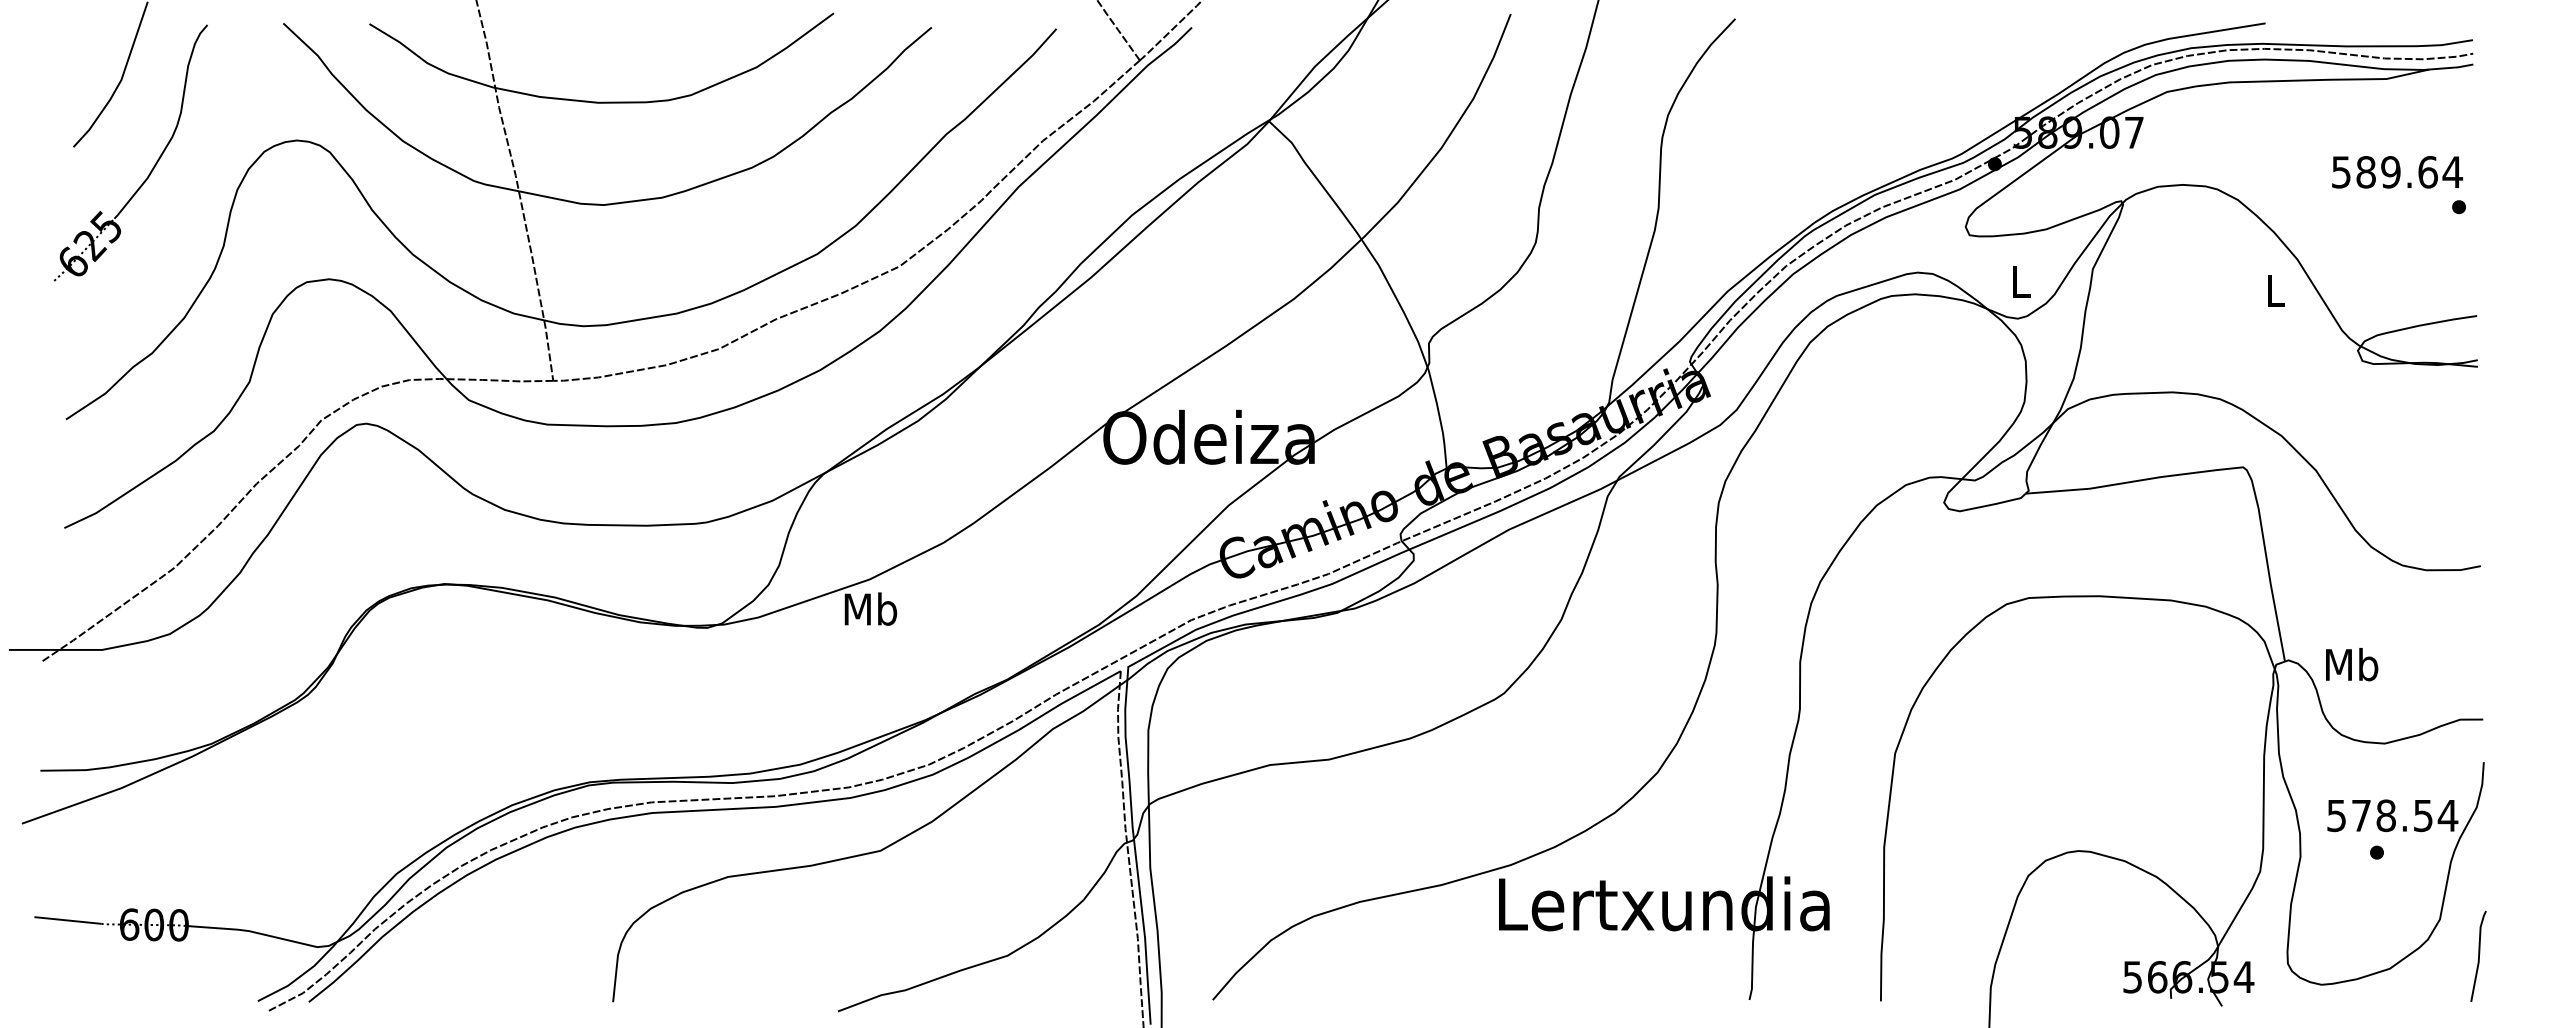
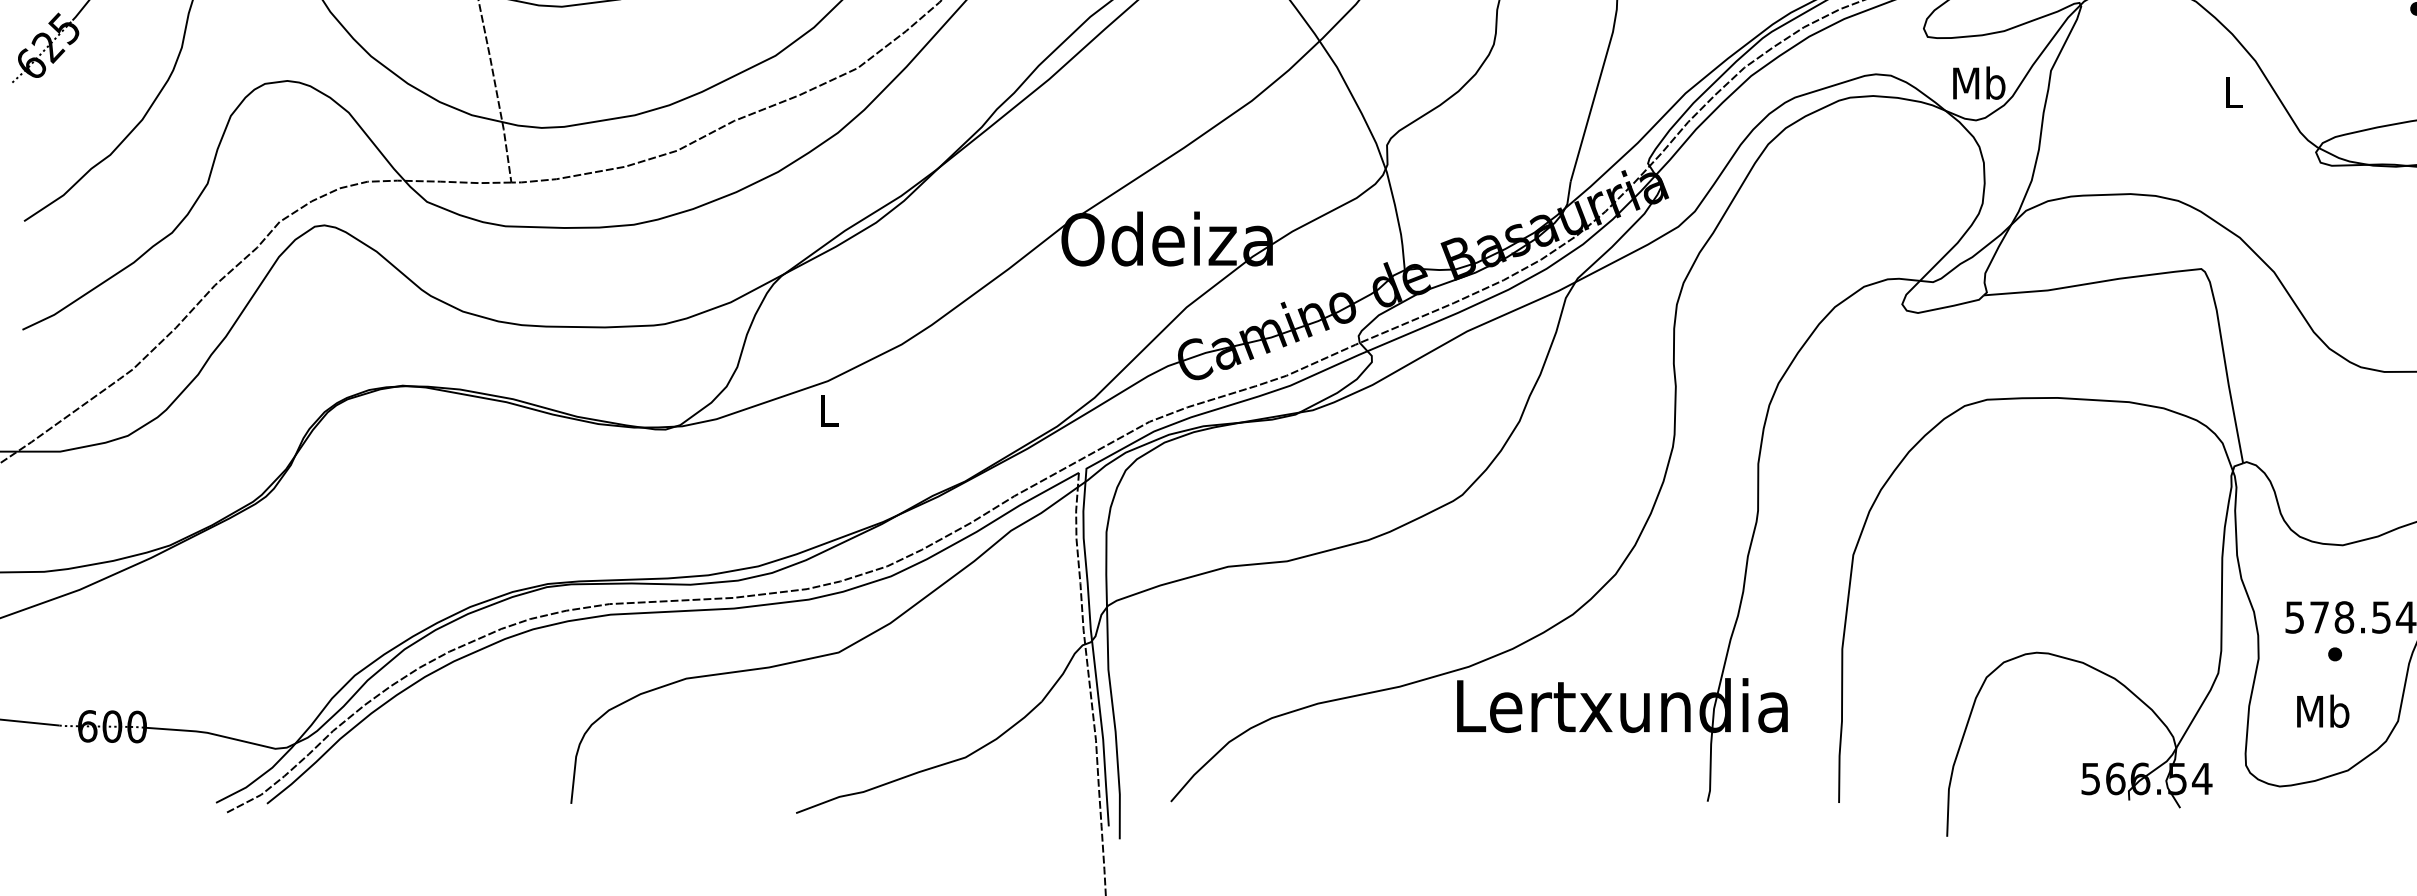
text: (2021, 281) -> (1979, 83), L -> Mb
text: (870, 608) -> (828, 410), Mb -> L
text: (2352, 664) -> (2323, 711), moved

